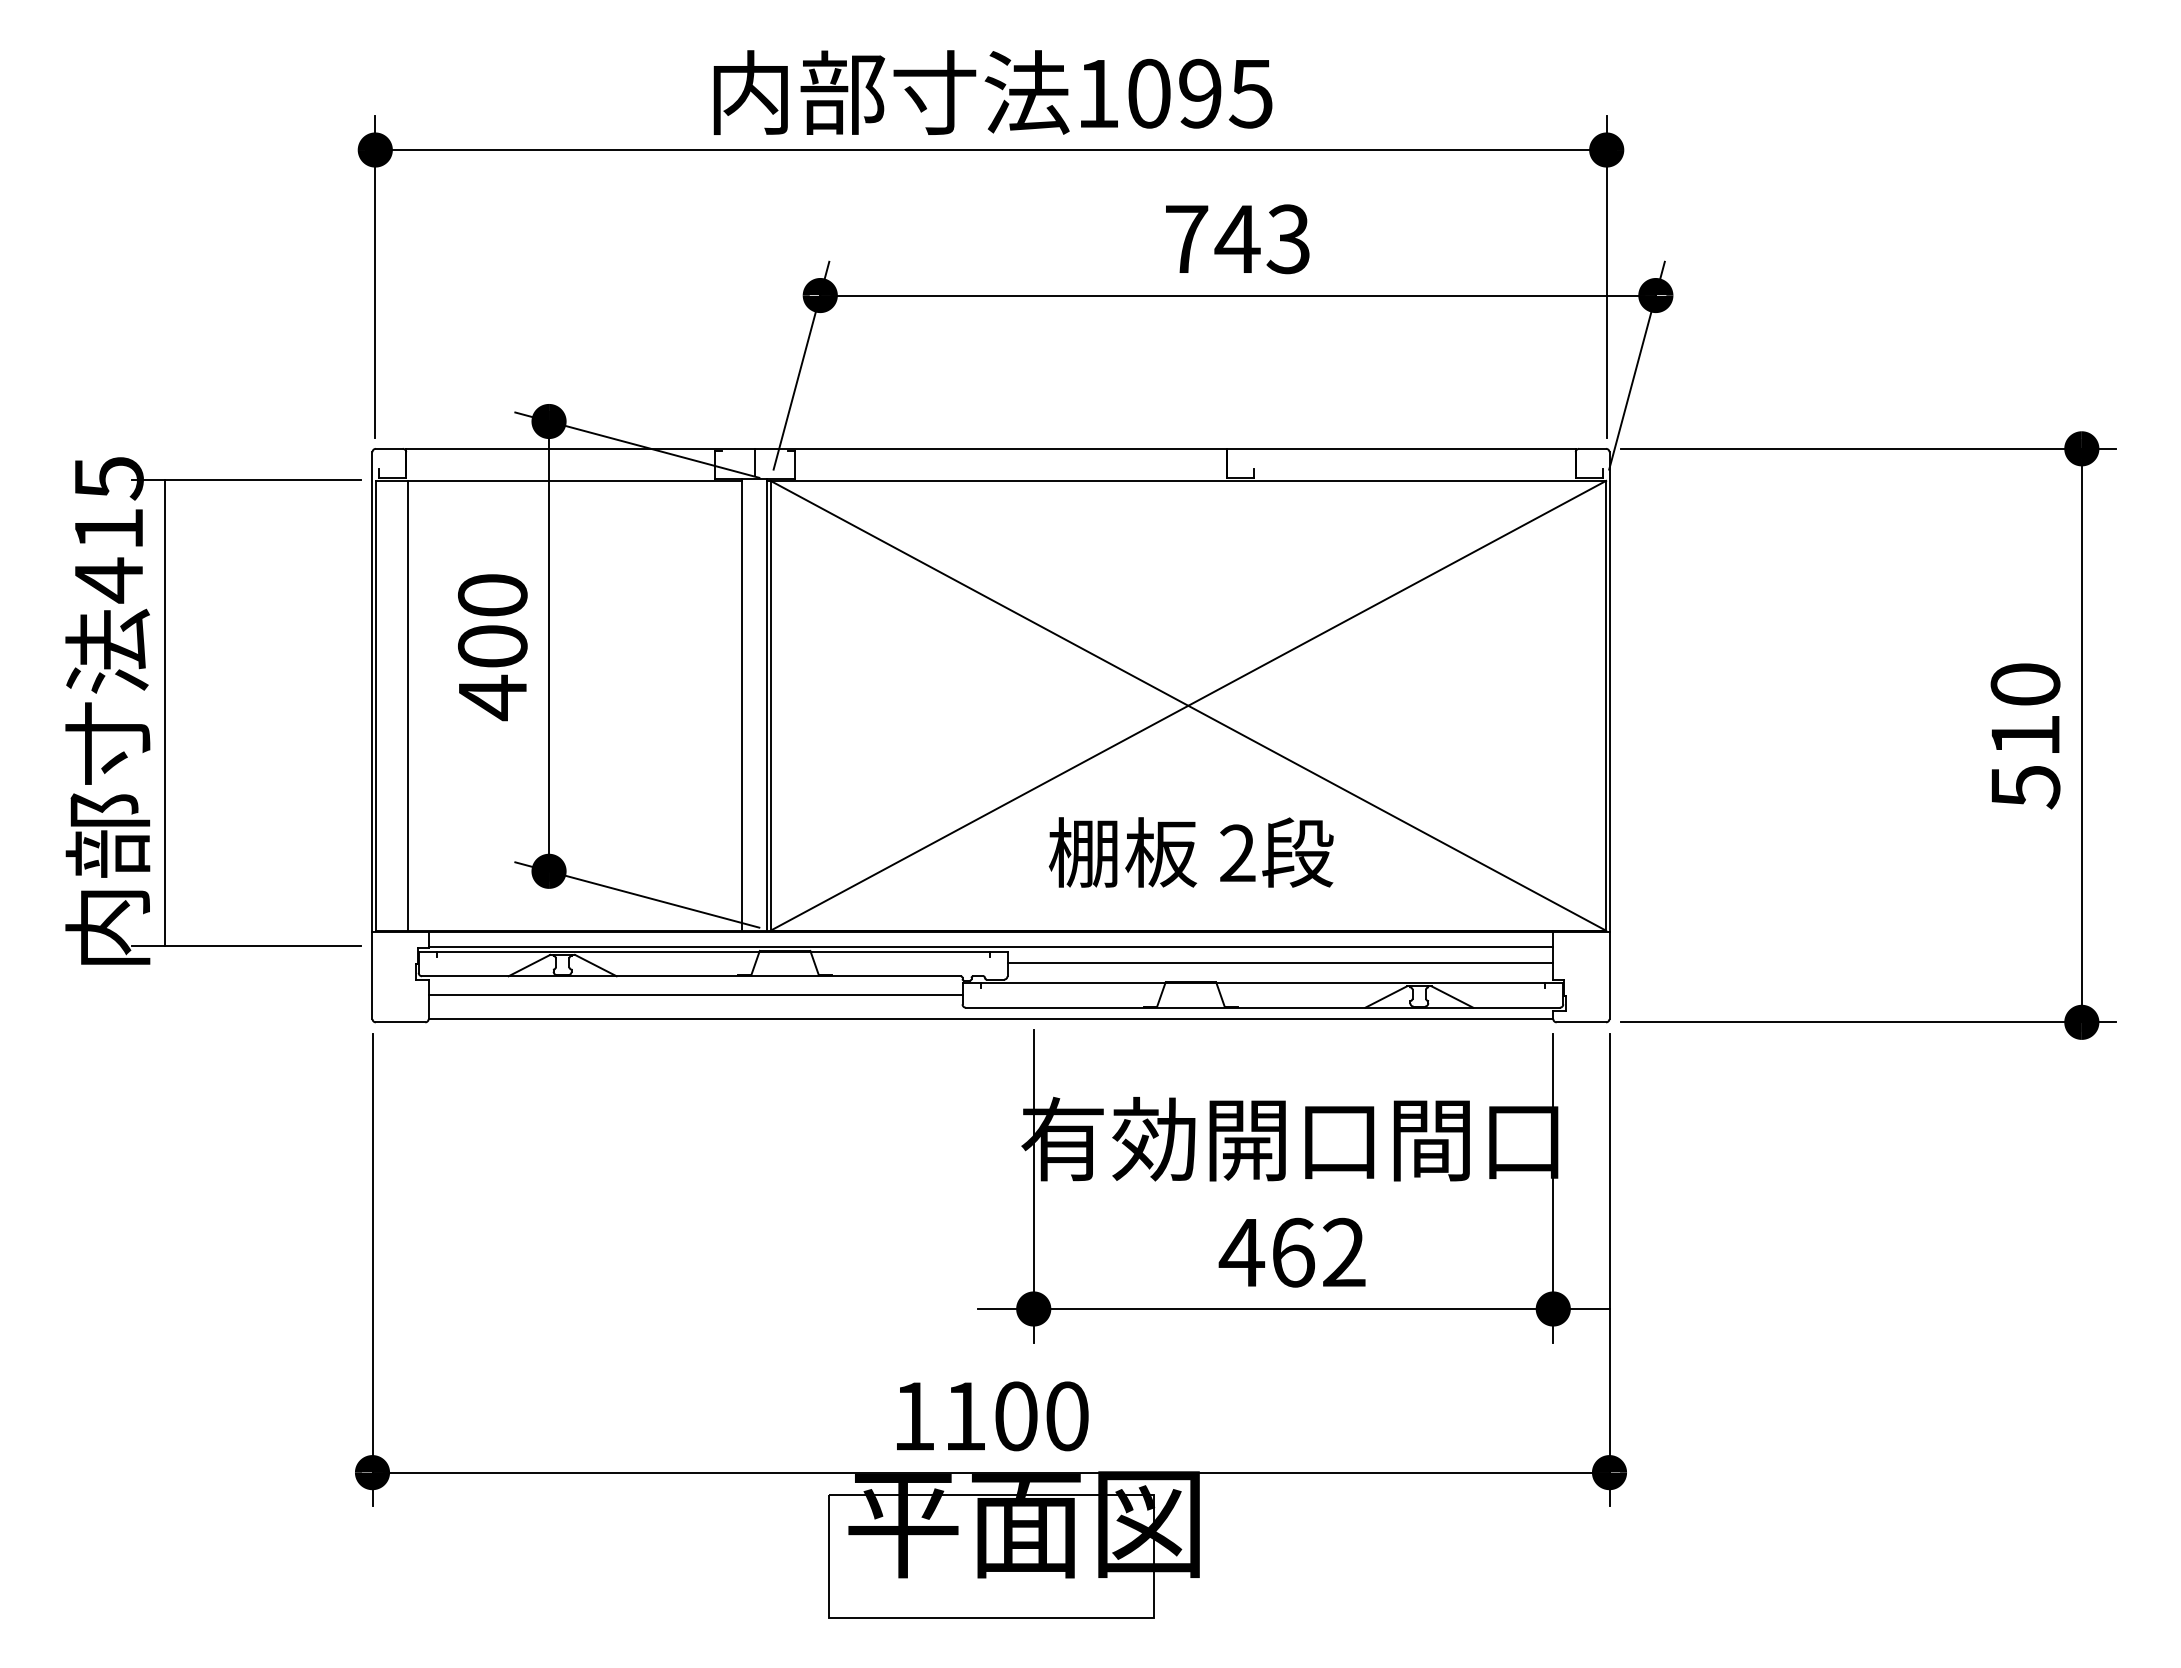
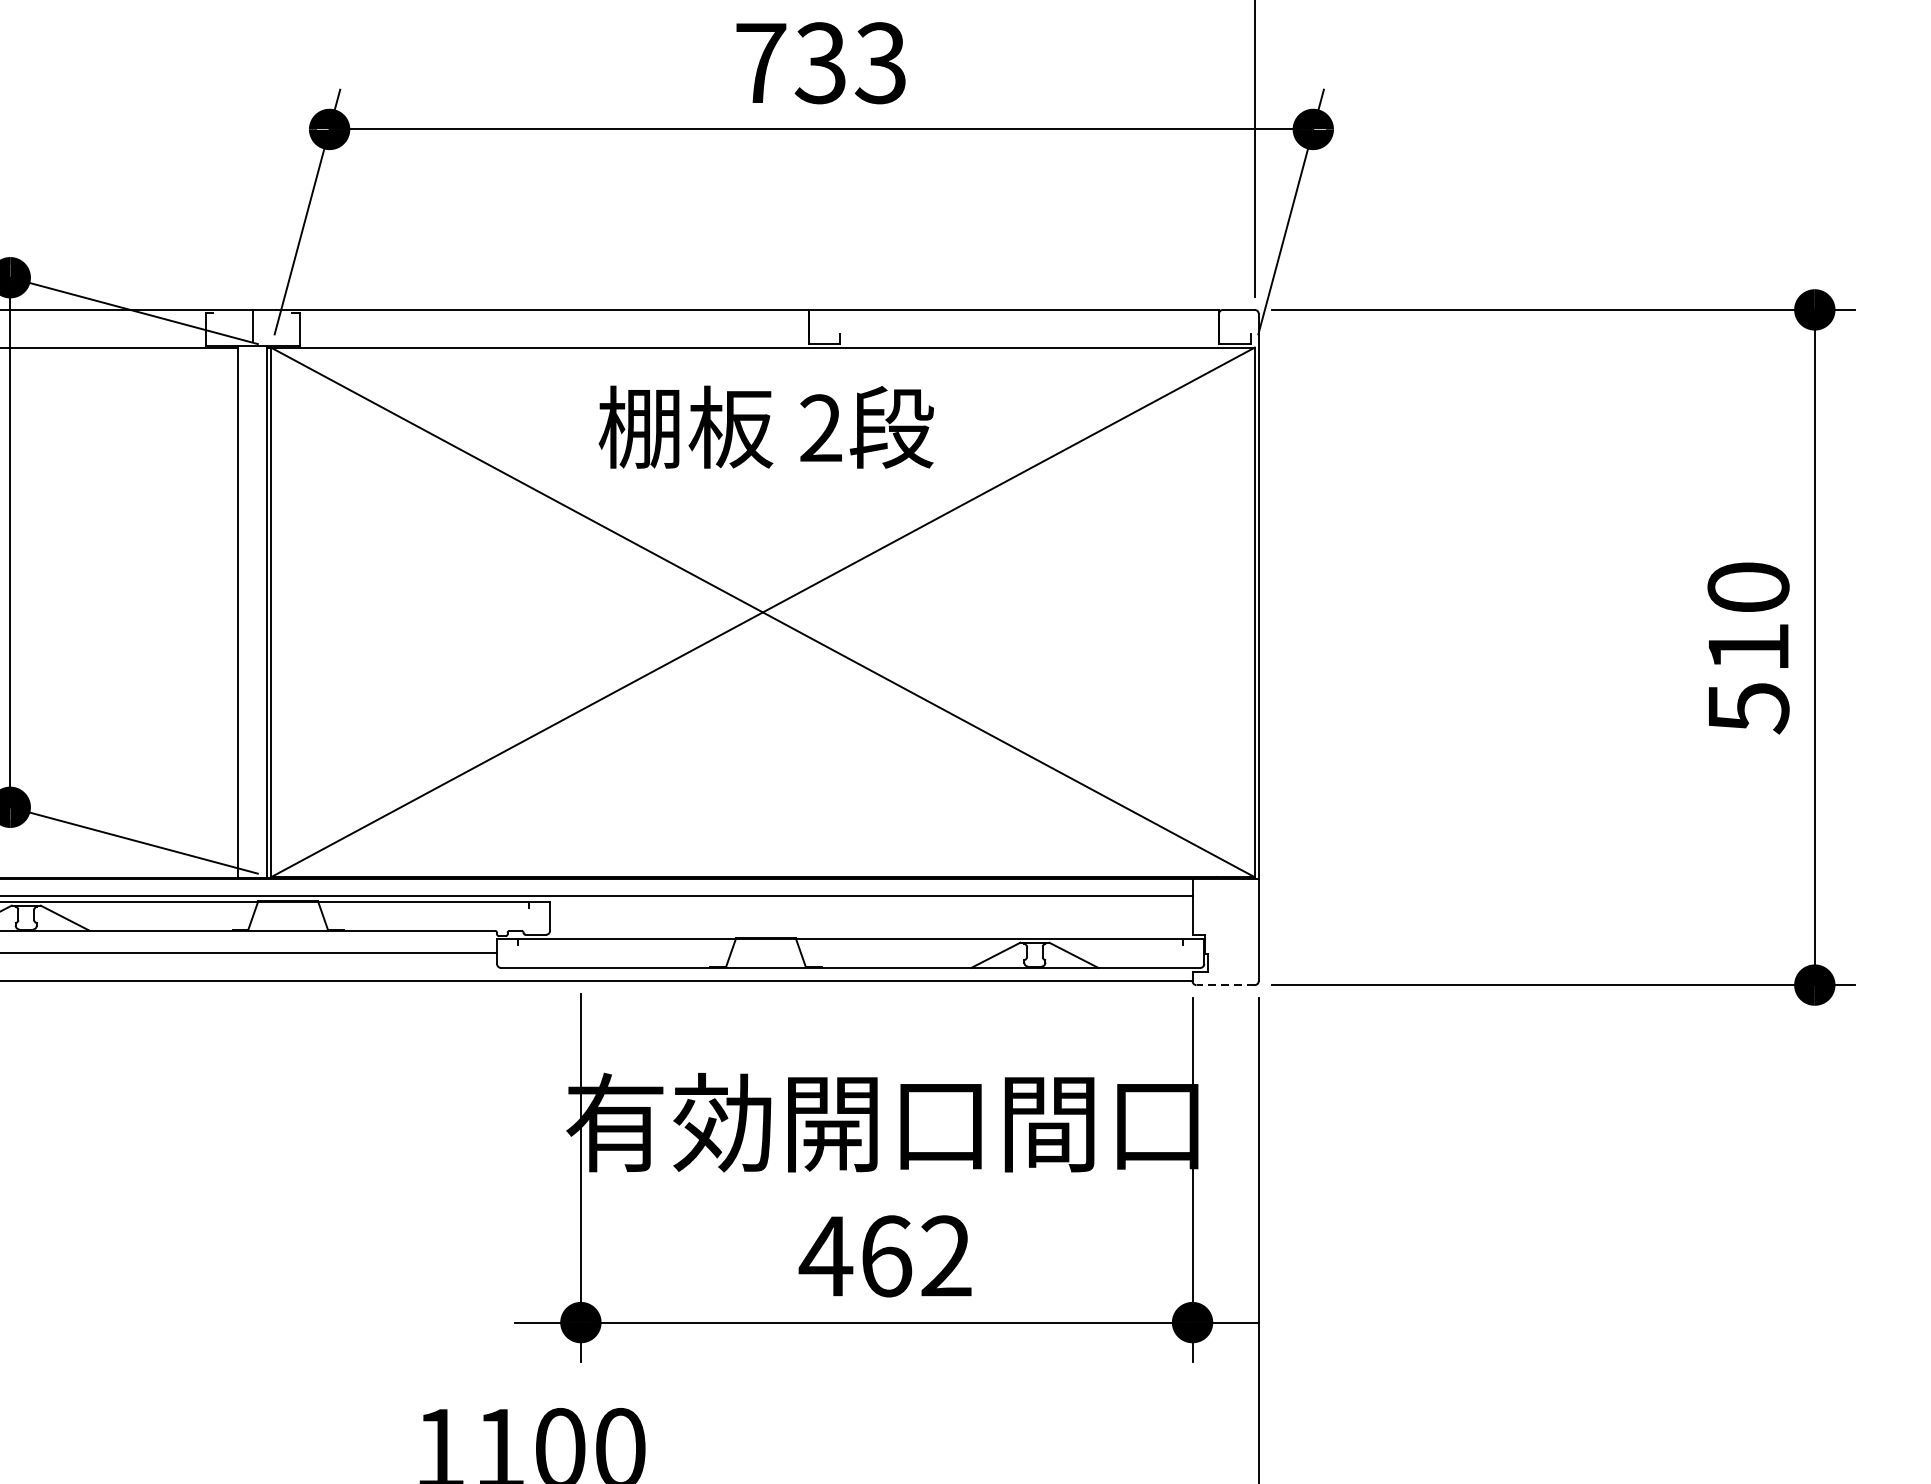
text: (1237, 239) -> (820, 63), 743 -> 733
text: (1190, 852) -> (765, 427), moved
line: (1280, 963) -> (871, 915), removed
line: (1581, 1022) -> (1225, 985), solid -> dashed

